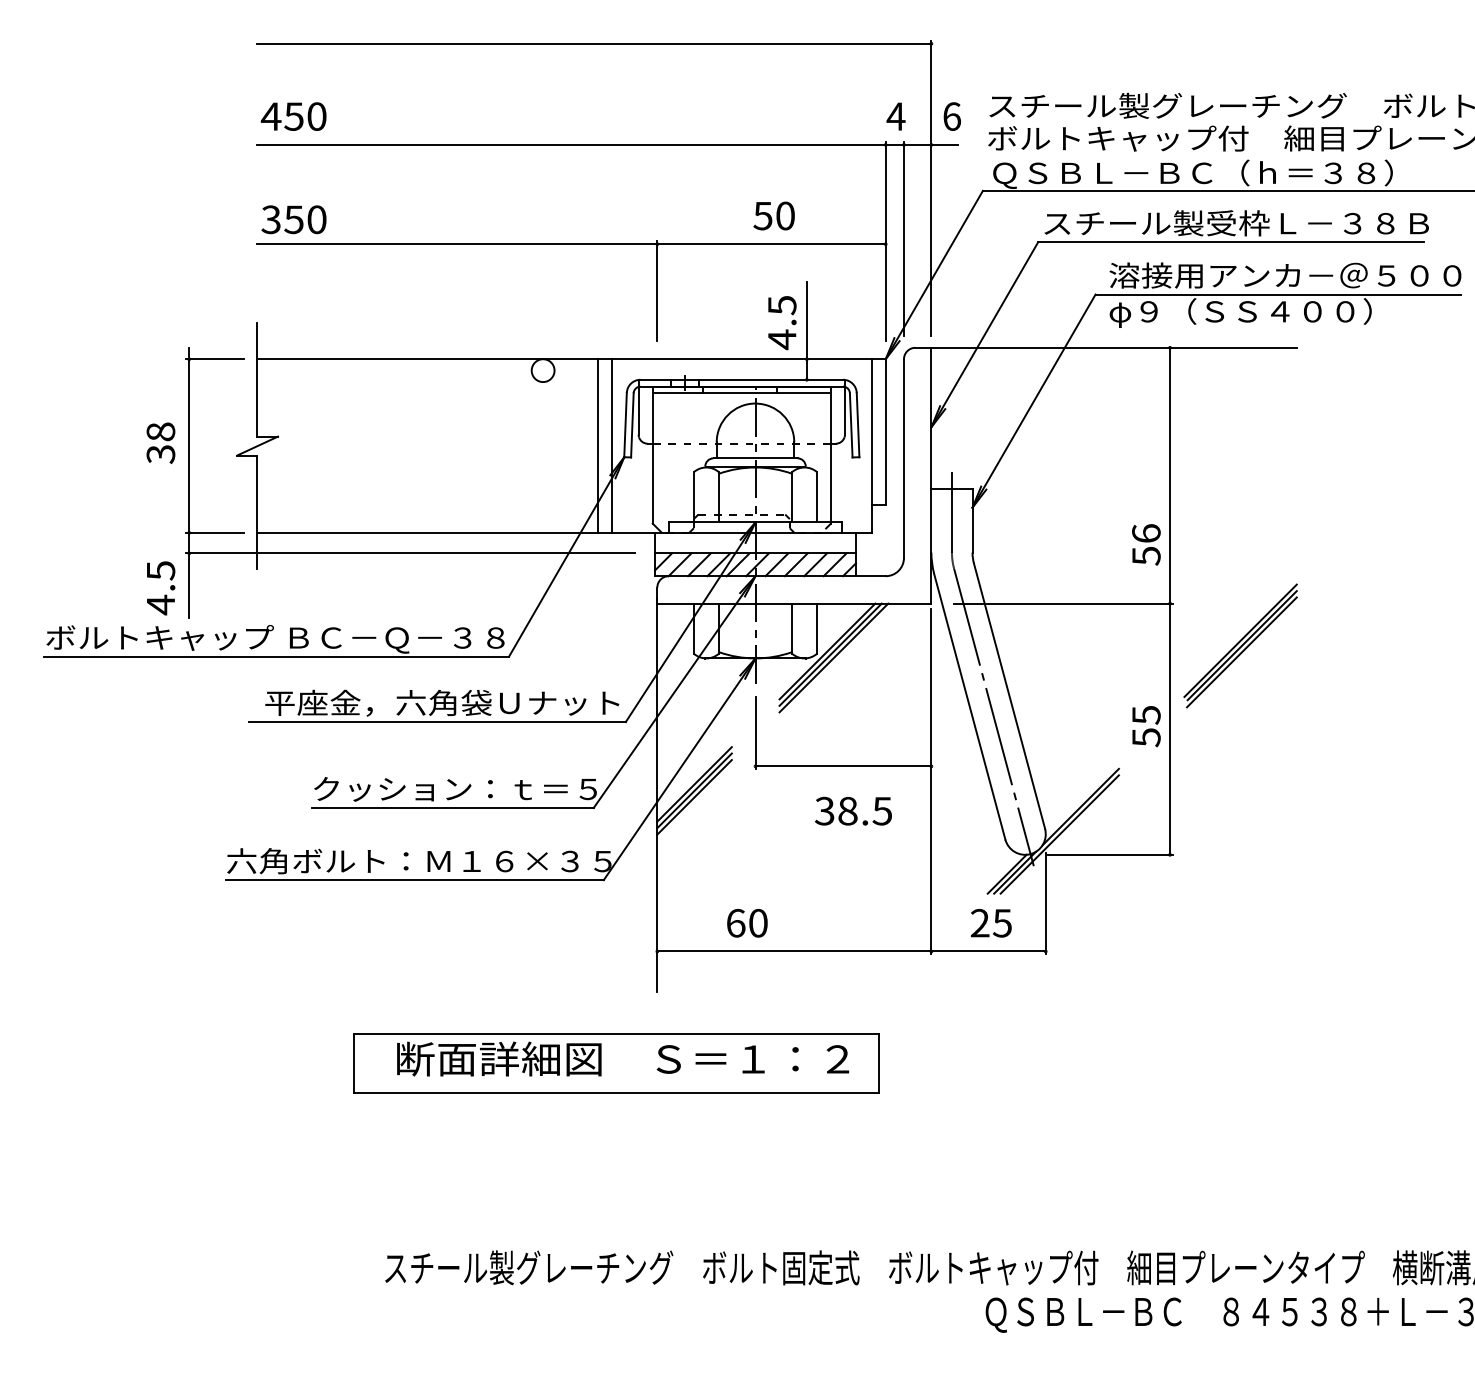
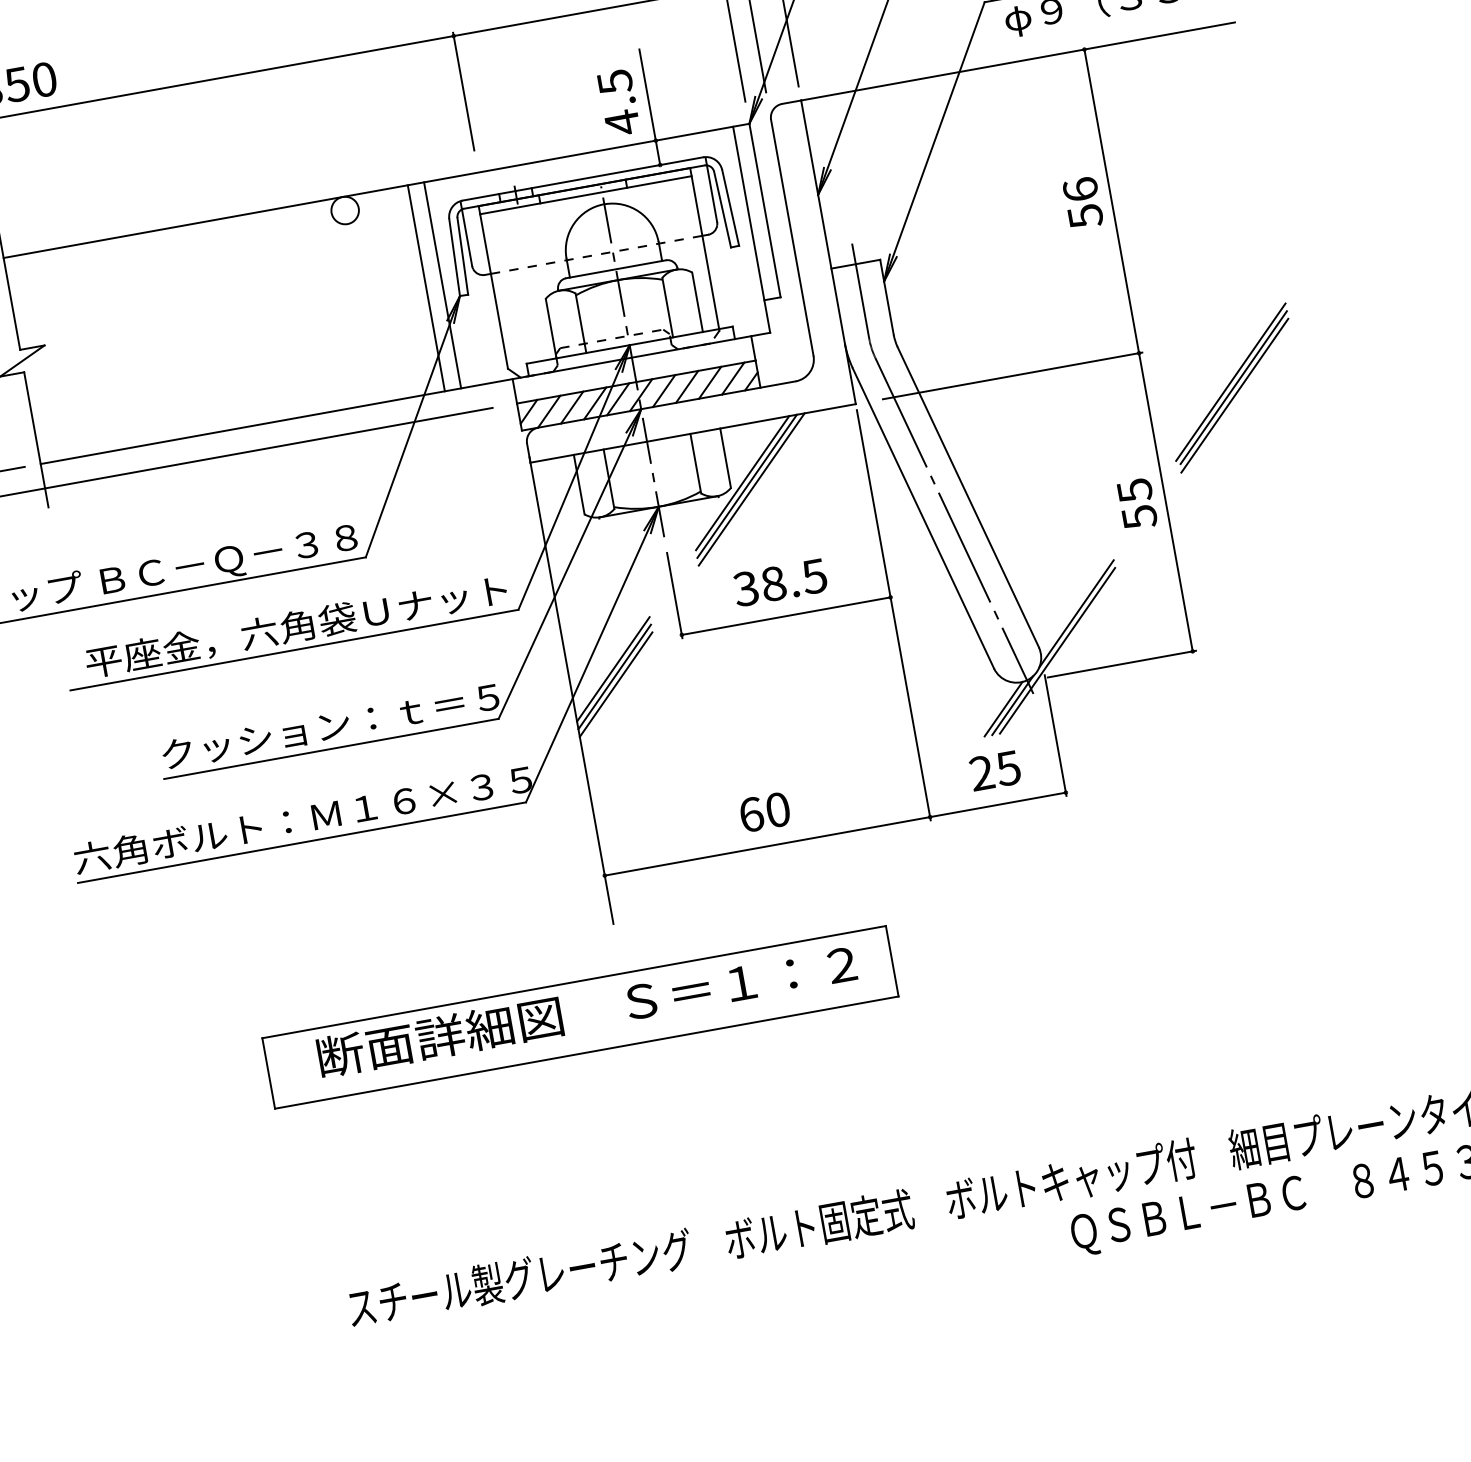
text: (1146, 544) -> (1083, 202), moved
text: (853, 810) -> (780, 581), moved
text: (747, 923) -> (765, 812), moved

